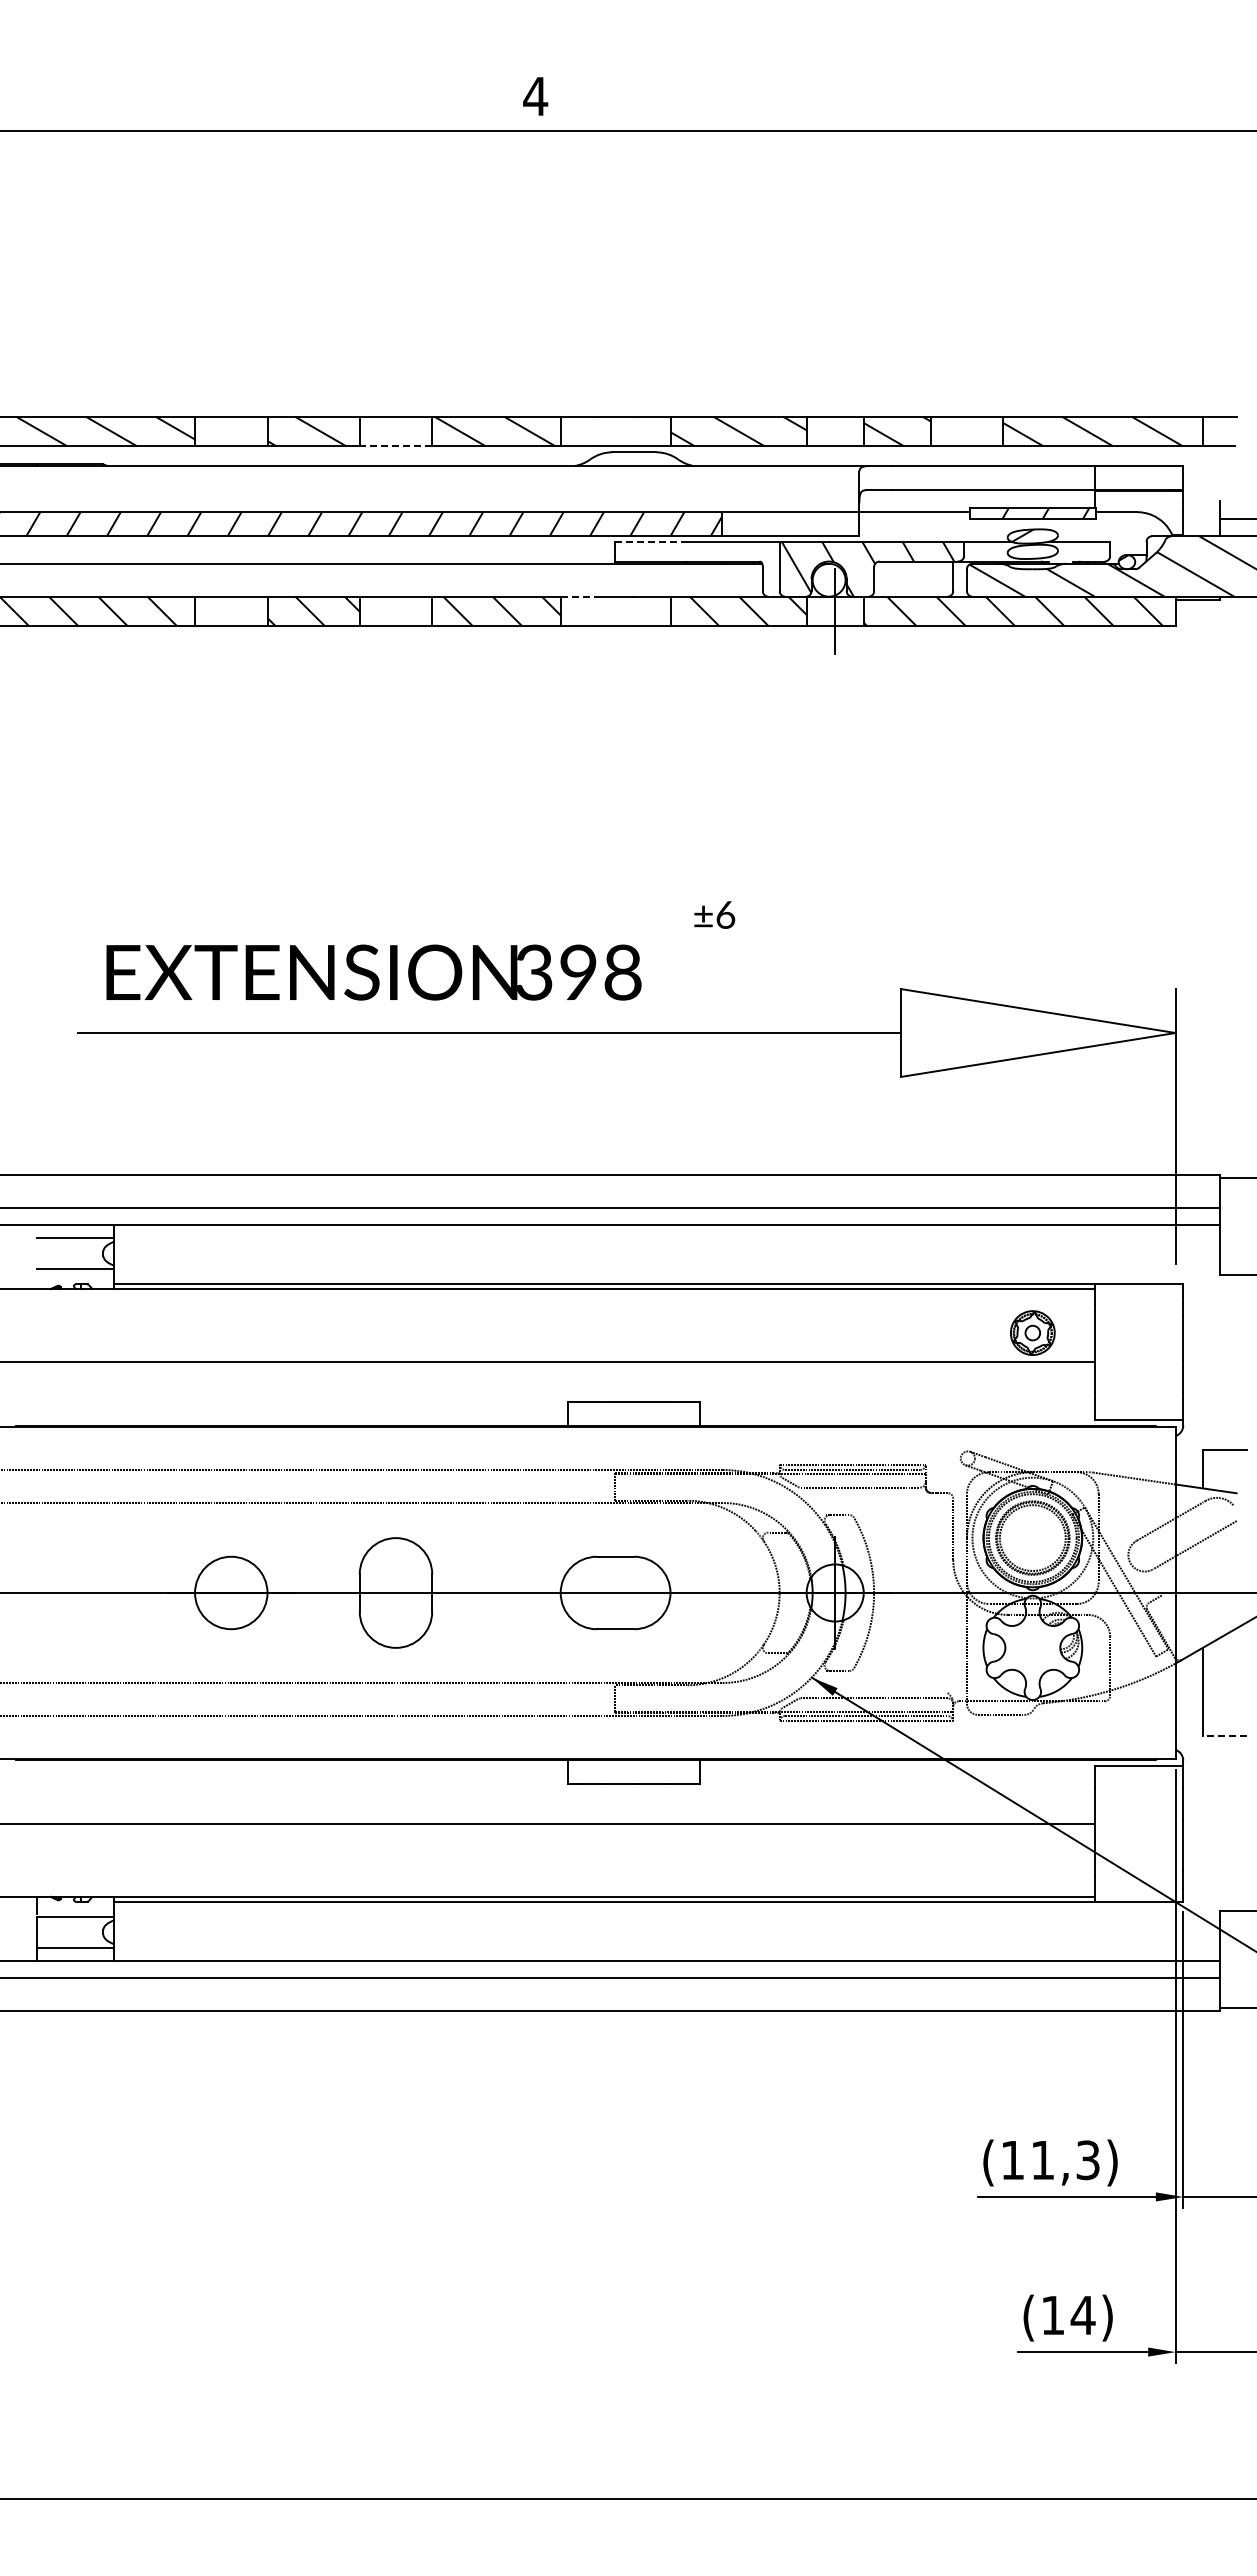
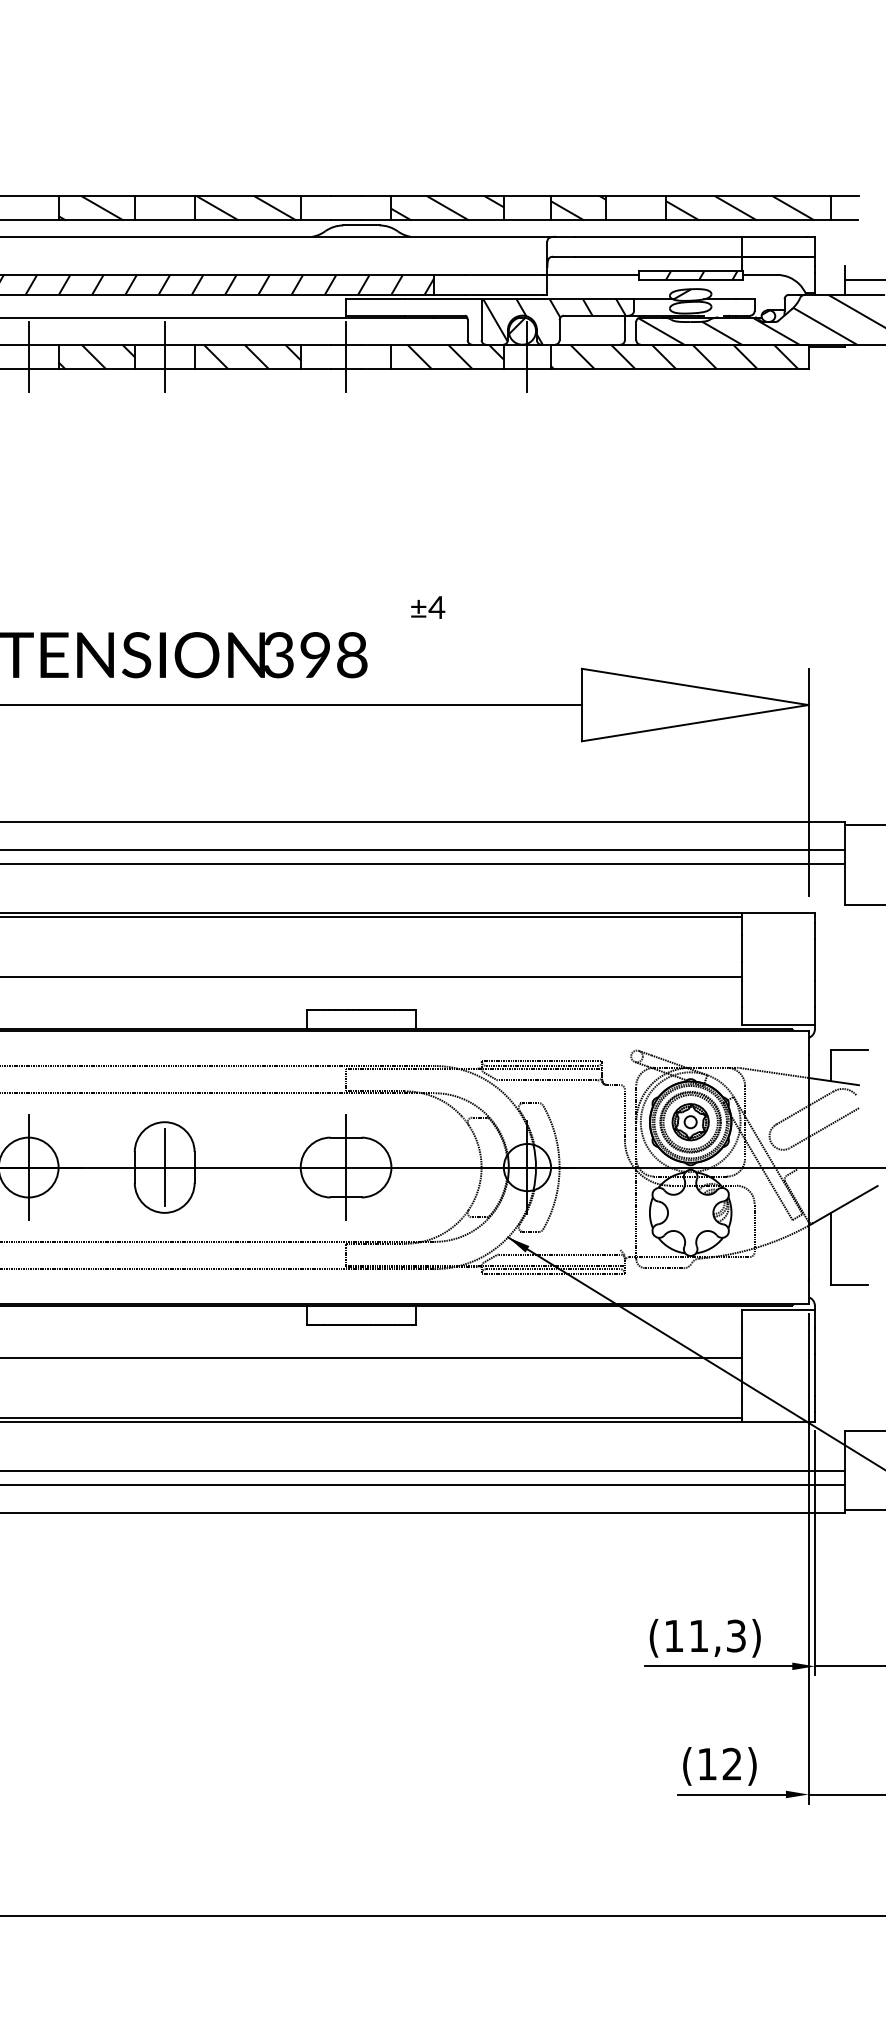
line: (395, 446) -> (164, 220), dashed -> solid
line: (651, 541) -> (375, 299), dashed -> solid
hatch: (822, 573) -> (516, 325), added
line: (579, 596) -> (316, 344), dashed -> solid
line: (231, 611) -> (28, 356), added
line: (395, 611) -> (164, 356), added
line: (615, 611) -> (346, 356), added
text: (725, 914) -> (436, 607), ±6 -> ±4
part: (1032, 1332) -> (690, 1121), moved
line: (231, 1592) -> (28, 1167), added
line: (395, 1592) -> (164, 1167), added
line: (615, 1592) -> (346, 1167), added
line: (1224, 1735) -> (848, 1285), dashed -> solid
text: (1082, 2314) -> (731, 1763), (14) -> (12)

